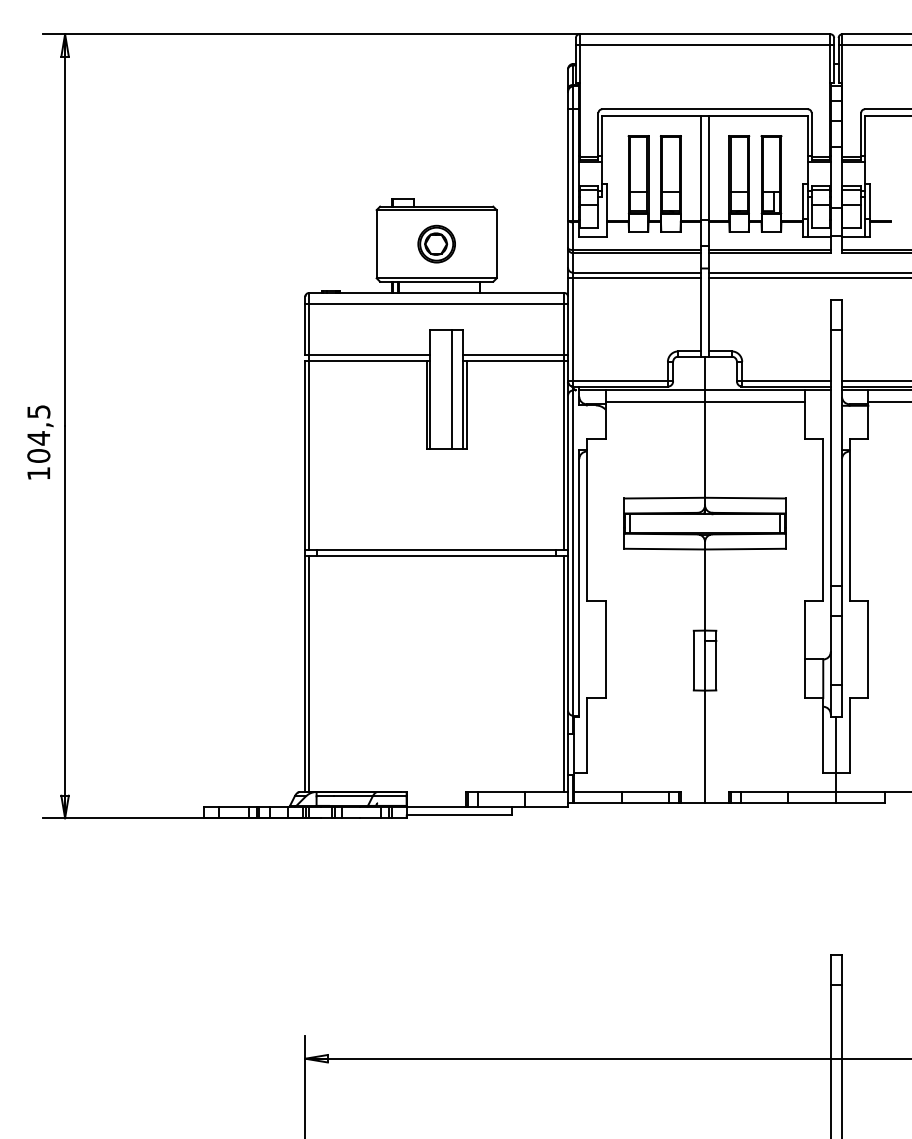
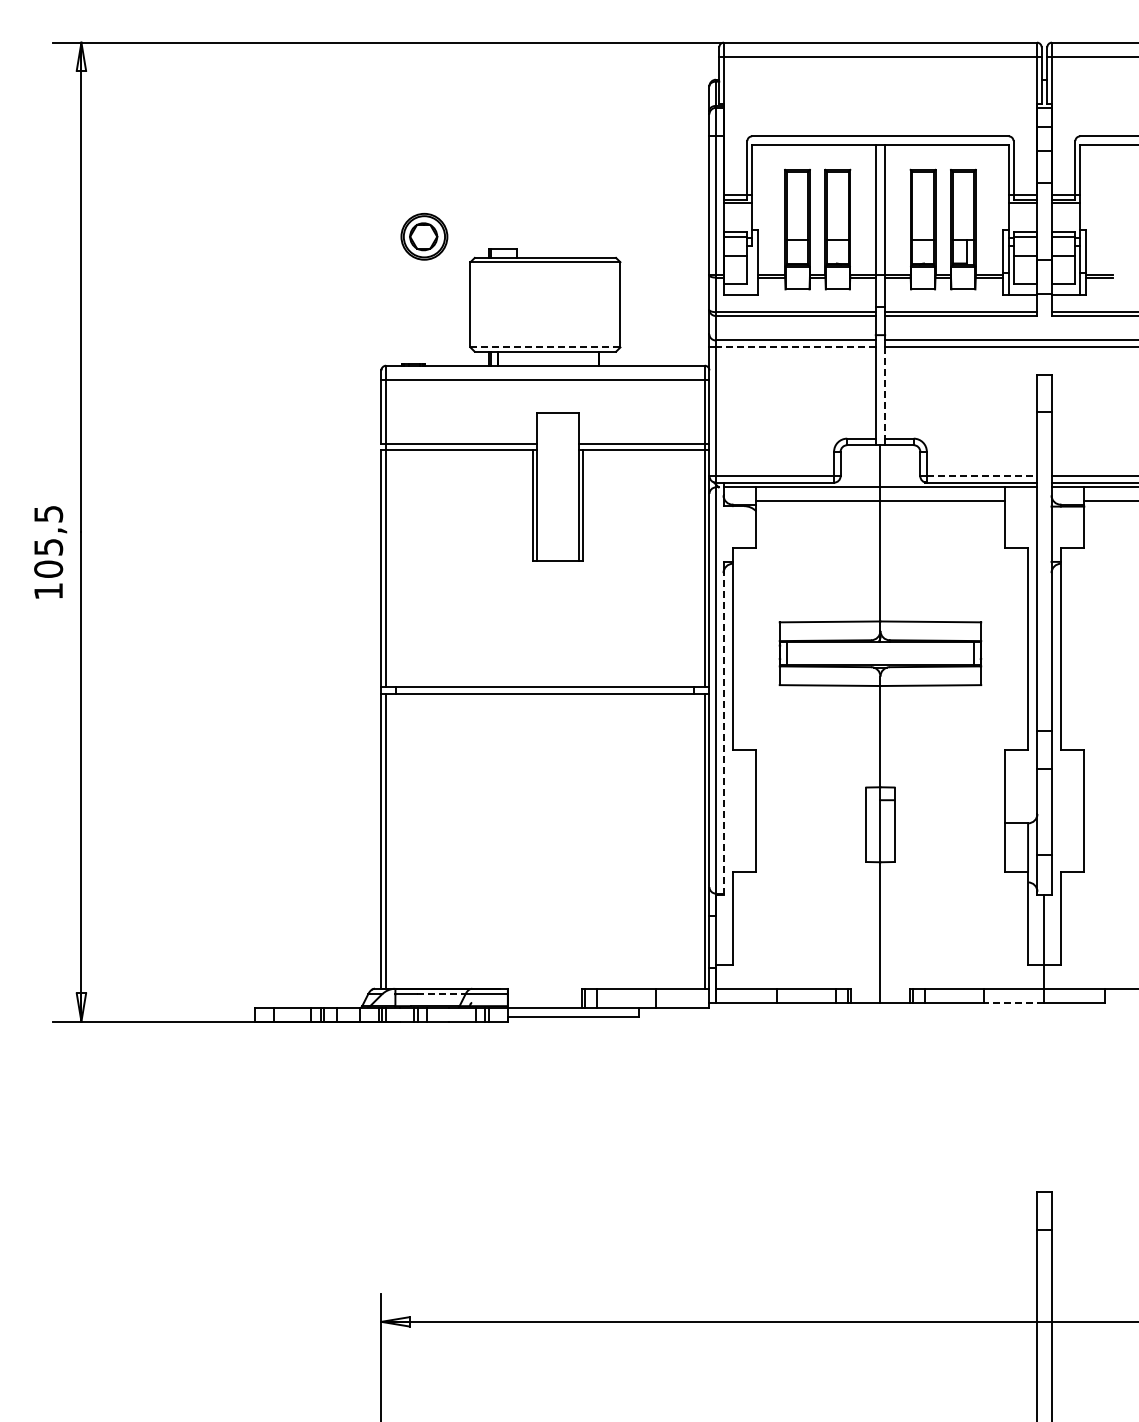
part: (436, 243) -> (424, 236), moved
line: (637, 277) -> (795, 346), solid -> dashed
line: (436, 278) -> (545, 347), solid -> dashed
line: (709, 315) -> (885, 393), solid -> dashed
line: (786, 381) -> (982, 476), solid -> dashed
line: (451, 389) -> (564, 486), removed
text: (38, 438) -> (48, 547), 104,5 -> 105,5
line: (579, 588) -> (723, 734), solid -> dashed
line: (353, 796) -> (441, 994), solid -> dashed
line: (811, 802) -> (1013, 1002), solid -> dashed

